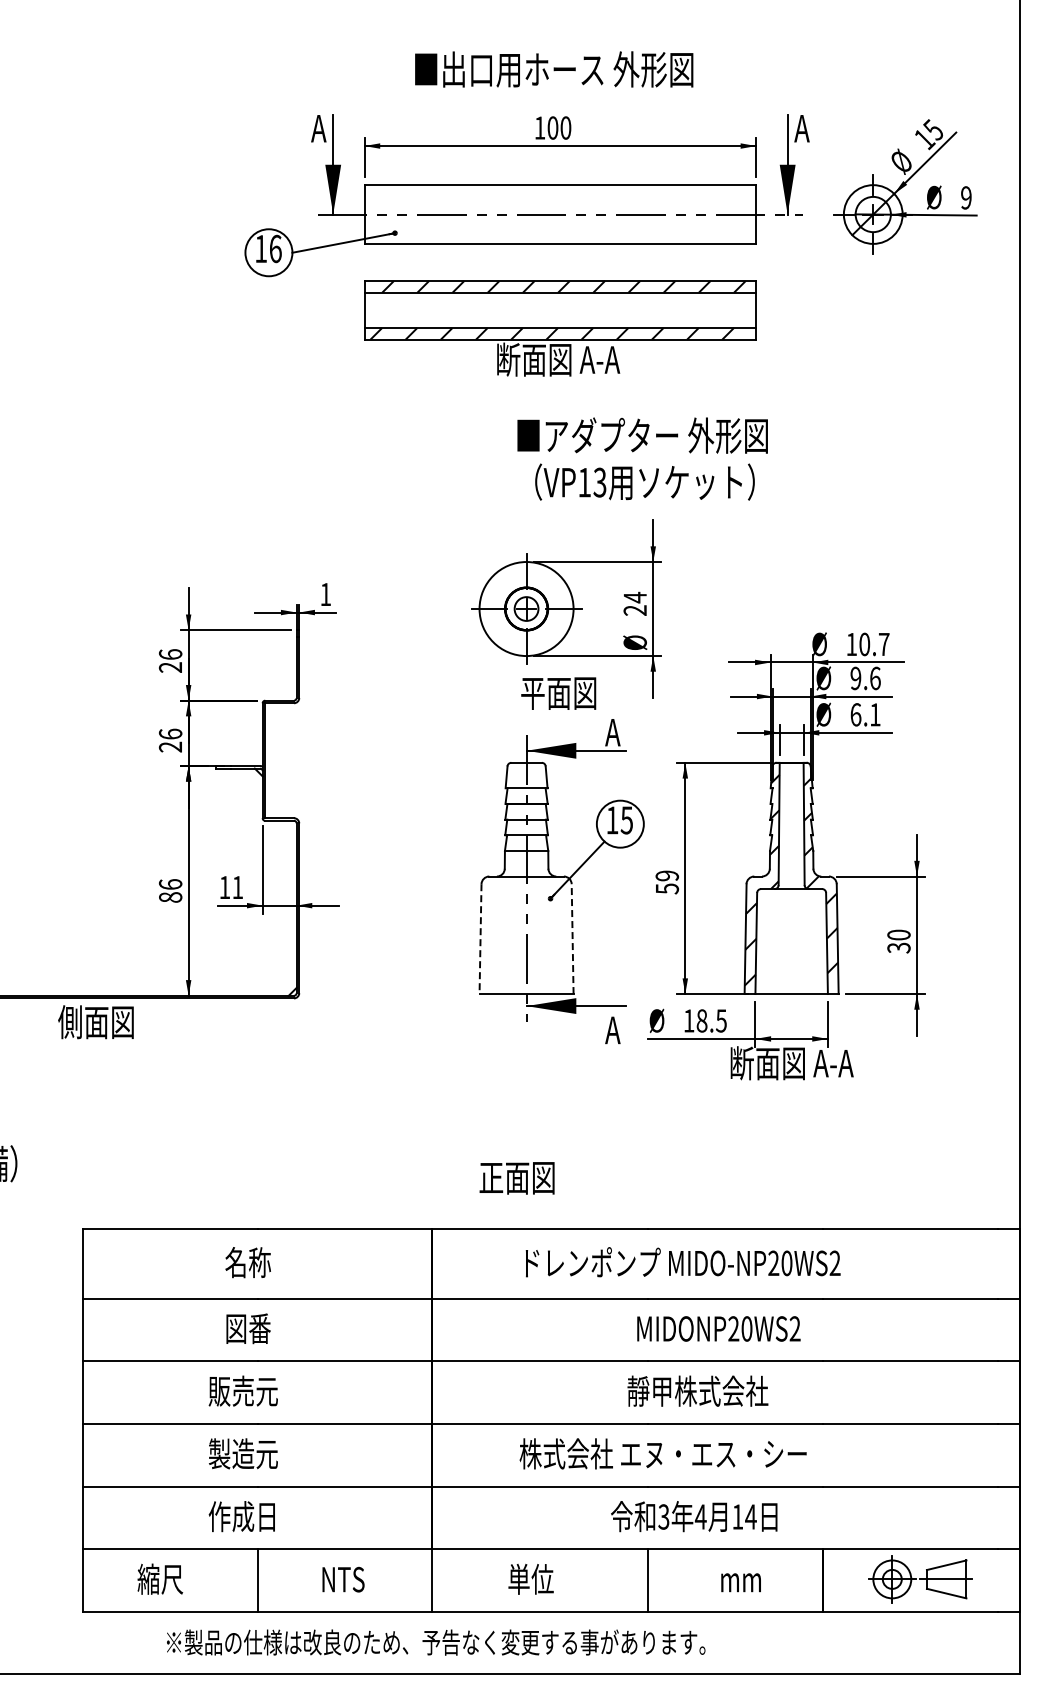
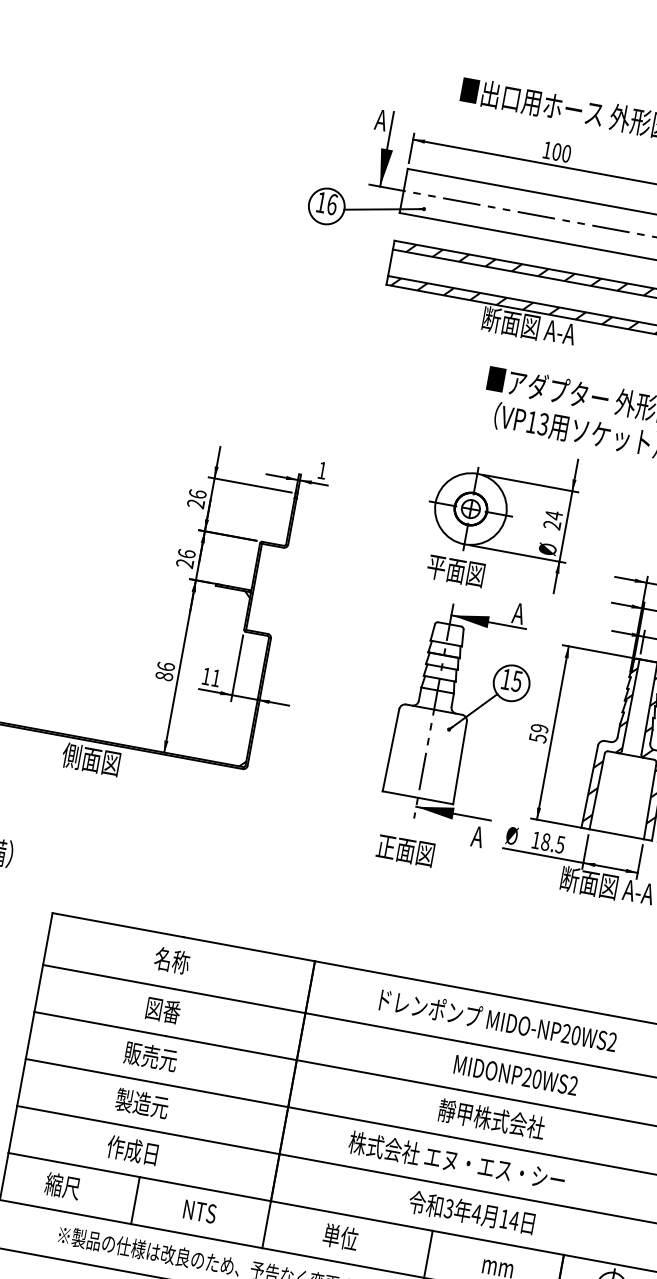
text: (558, 693) -> (455, 570), moved
line: (480, 939) -> (390, 750), dashed -> solid
line: (572, 939) -> (459, 763), dashed -> solid
text: (516, 1178) -> (405, 850), moved

